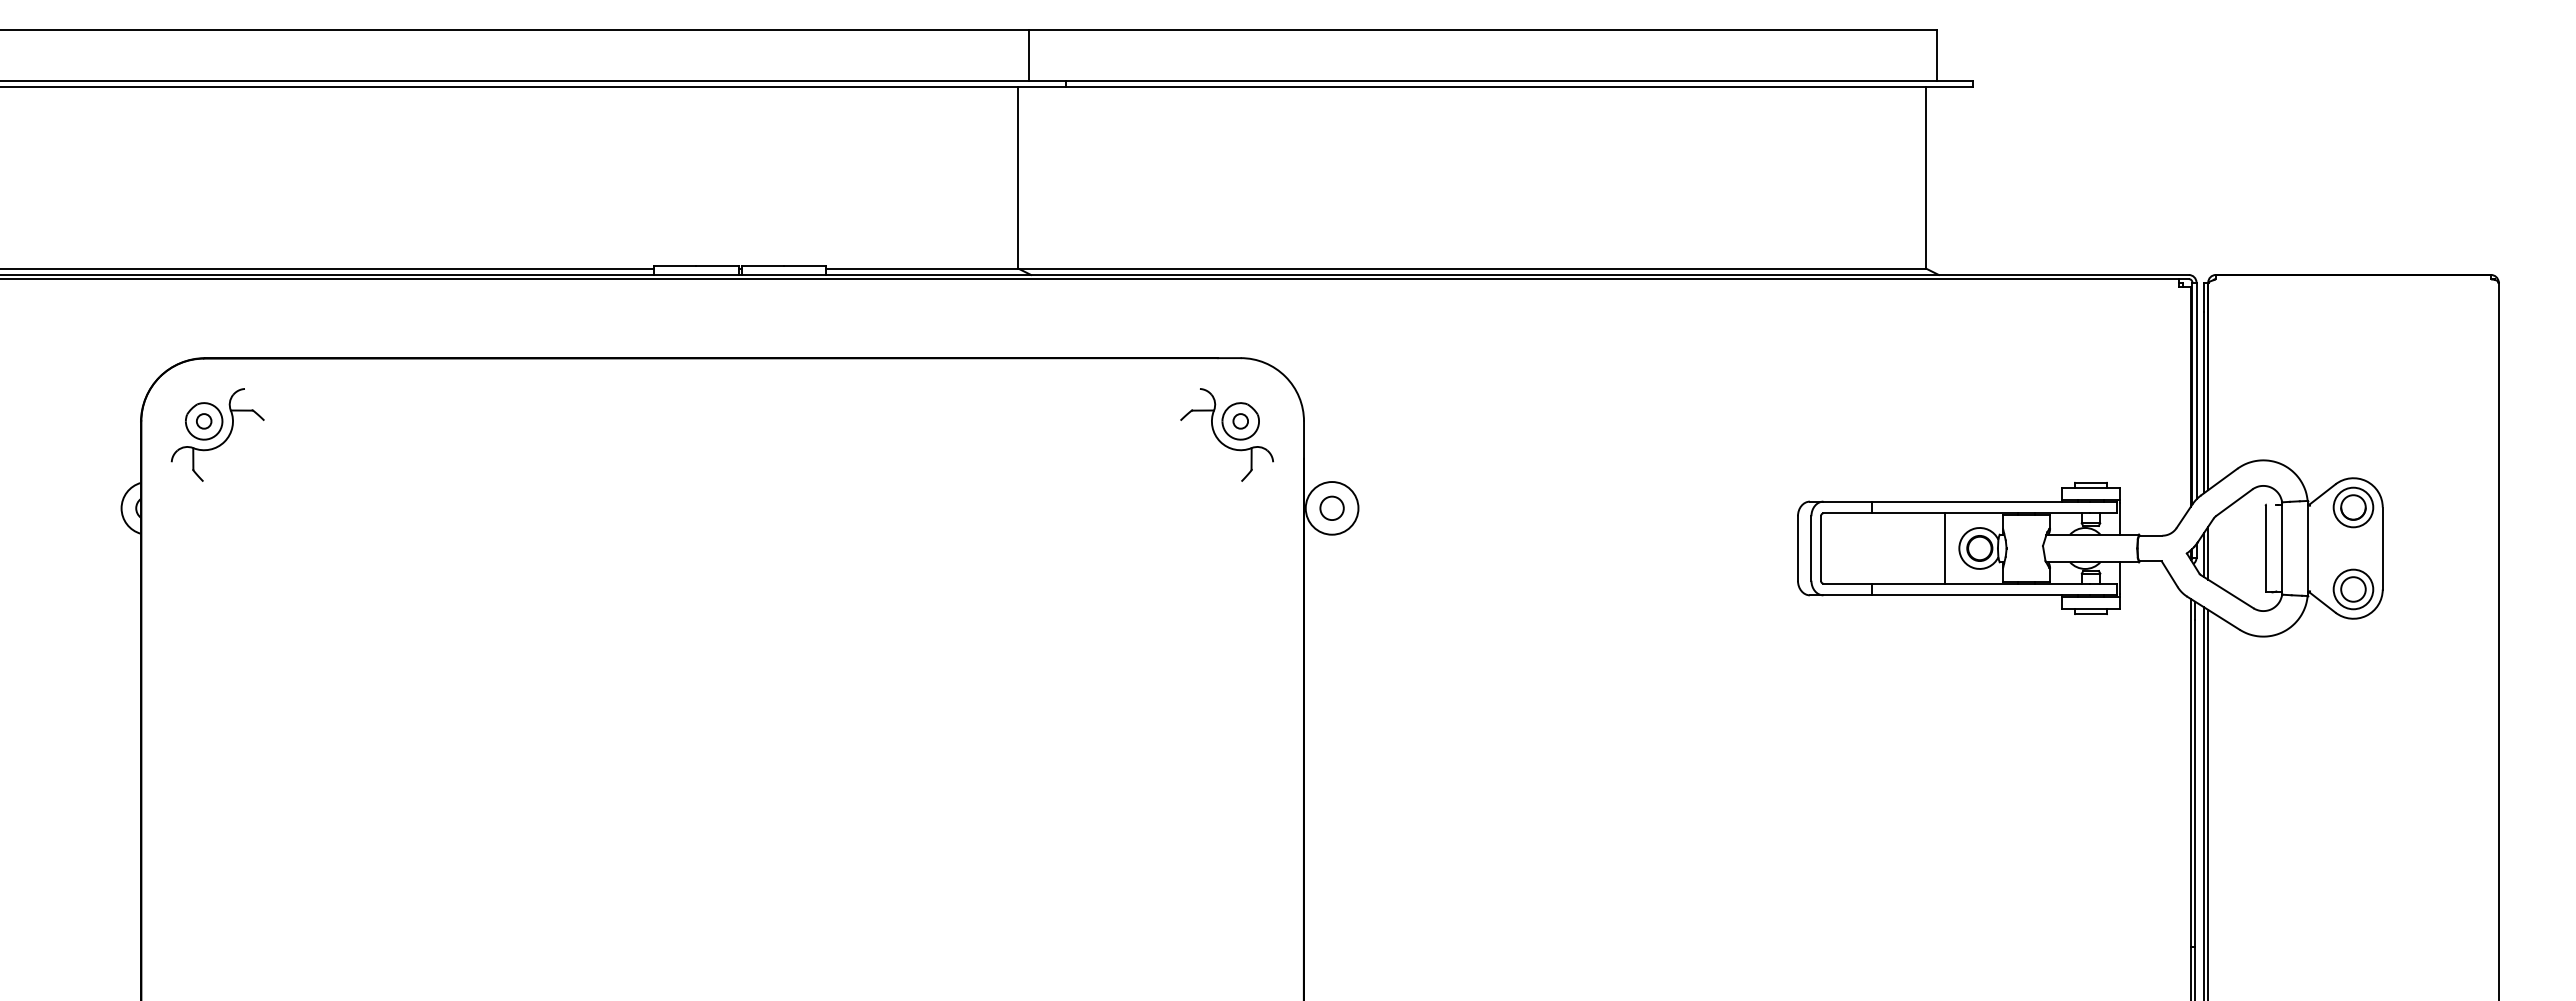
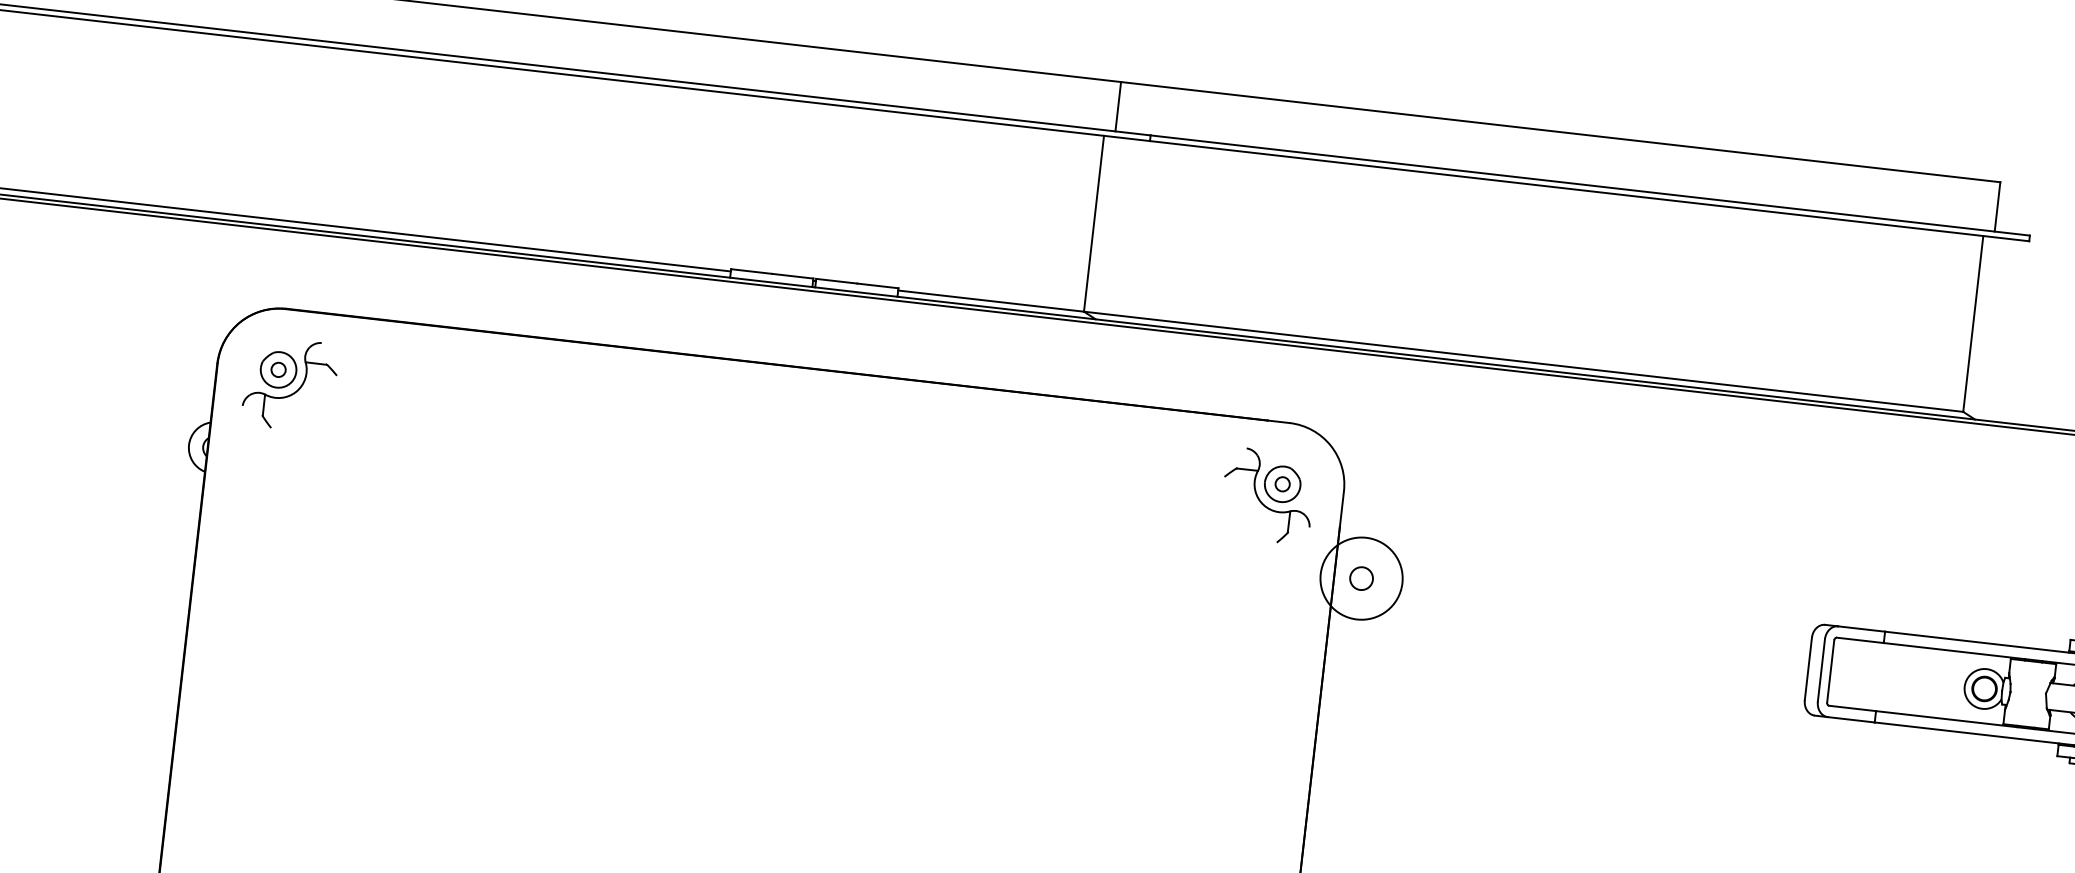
circle: (1331, 508) -> (1360, 578), size x1.6
line: (1944, 548) -> (1950, 685), removed

